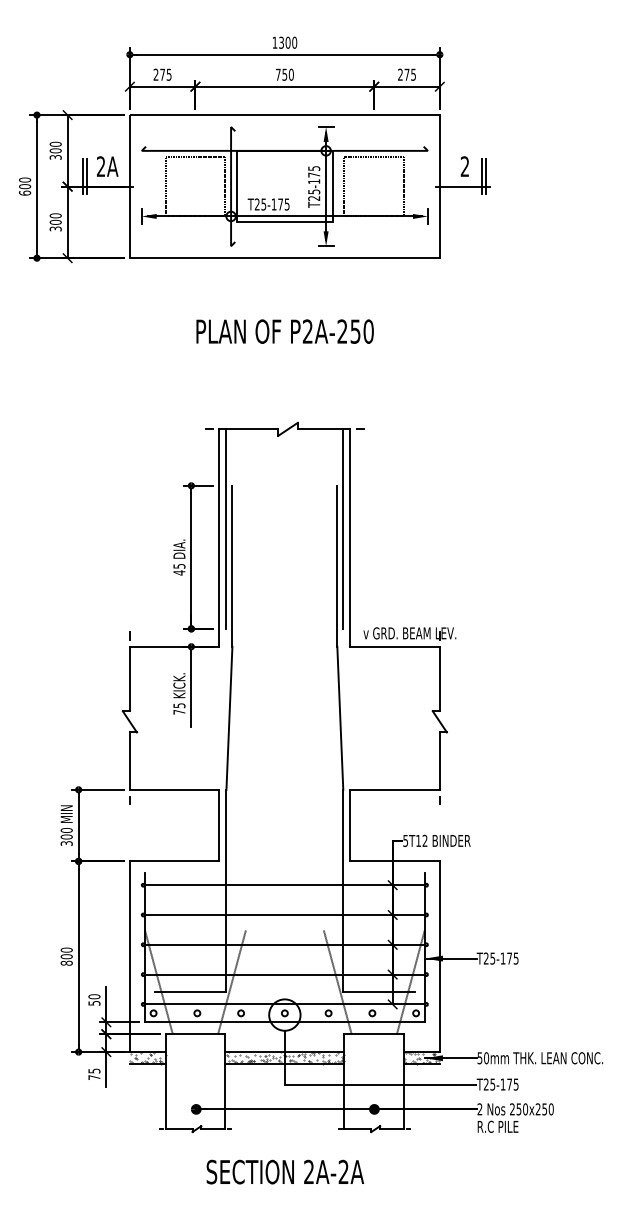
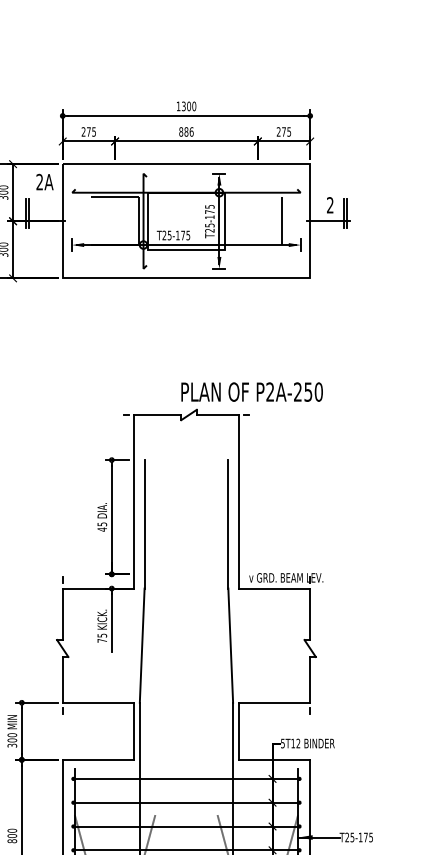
text: (284, 74) -> (186, 131), 750 -> 886
text: (107, 166) -> (44, 182), moved
text: (284, 331) -> (251, 391), moved
line: (226, 528) -> (139, 494), removed
line: (343, 528) -> (233, 494), removed

